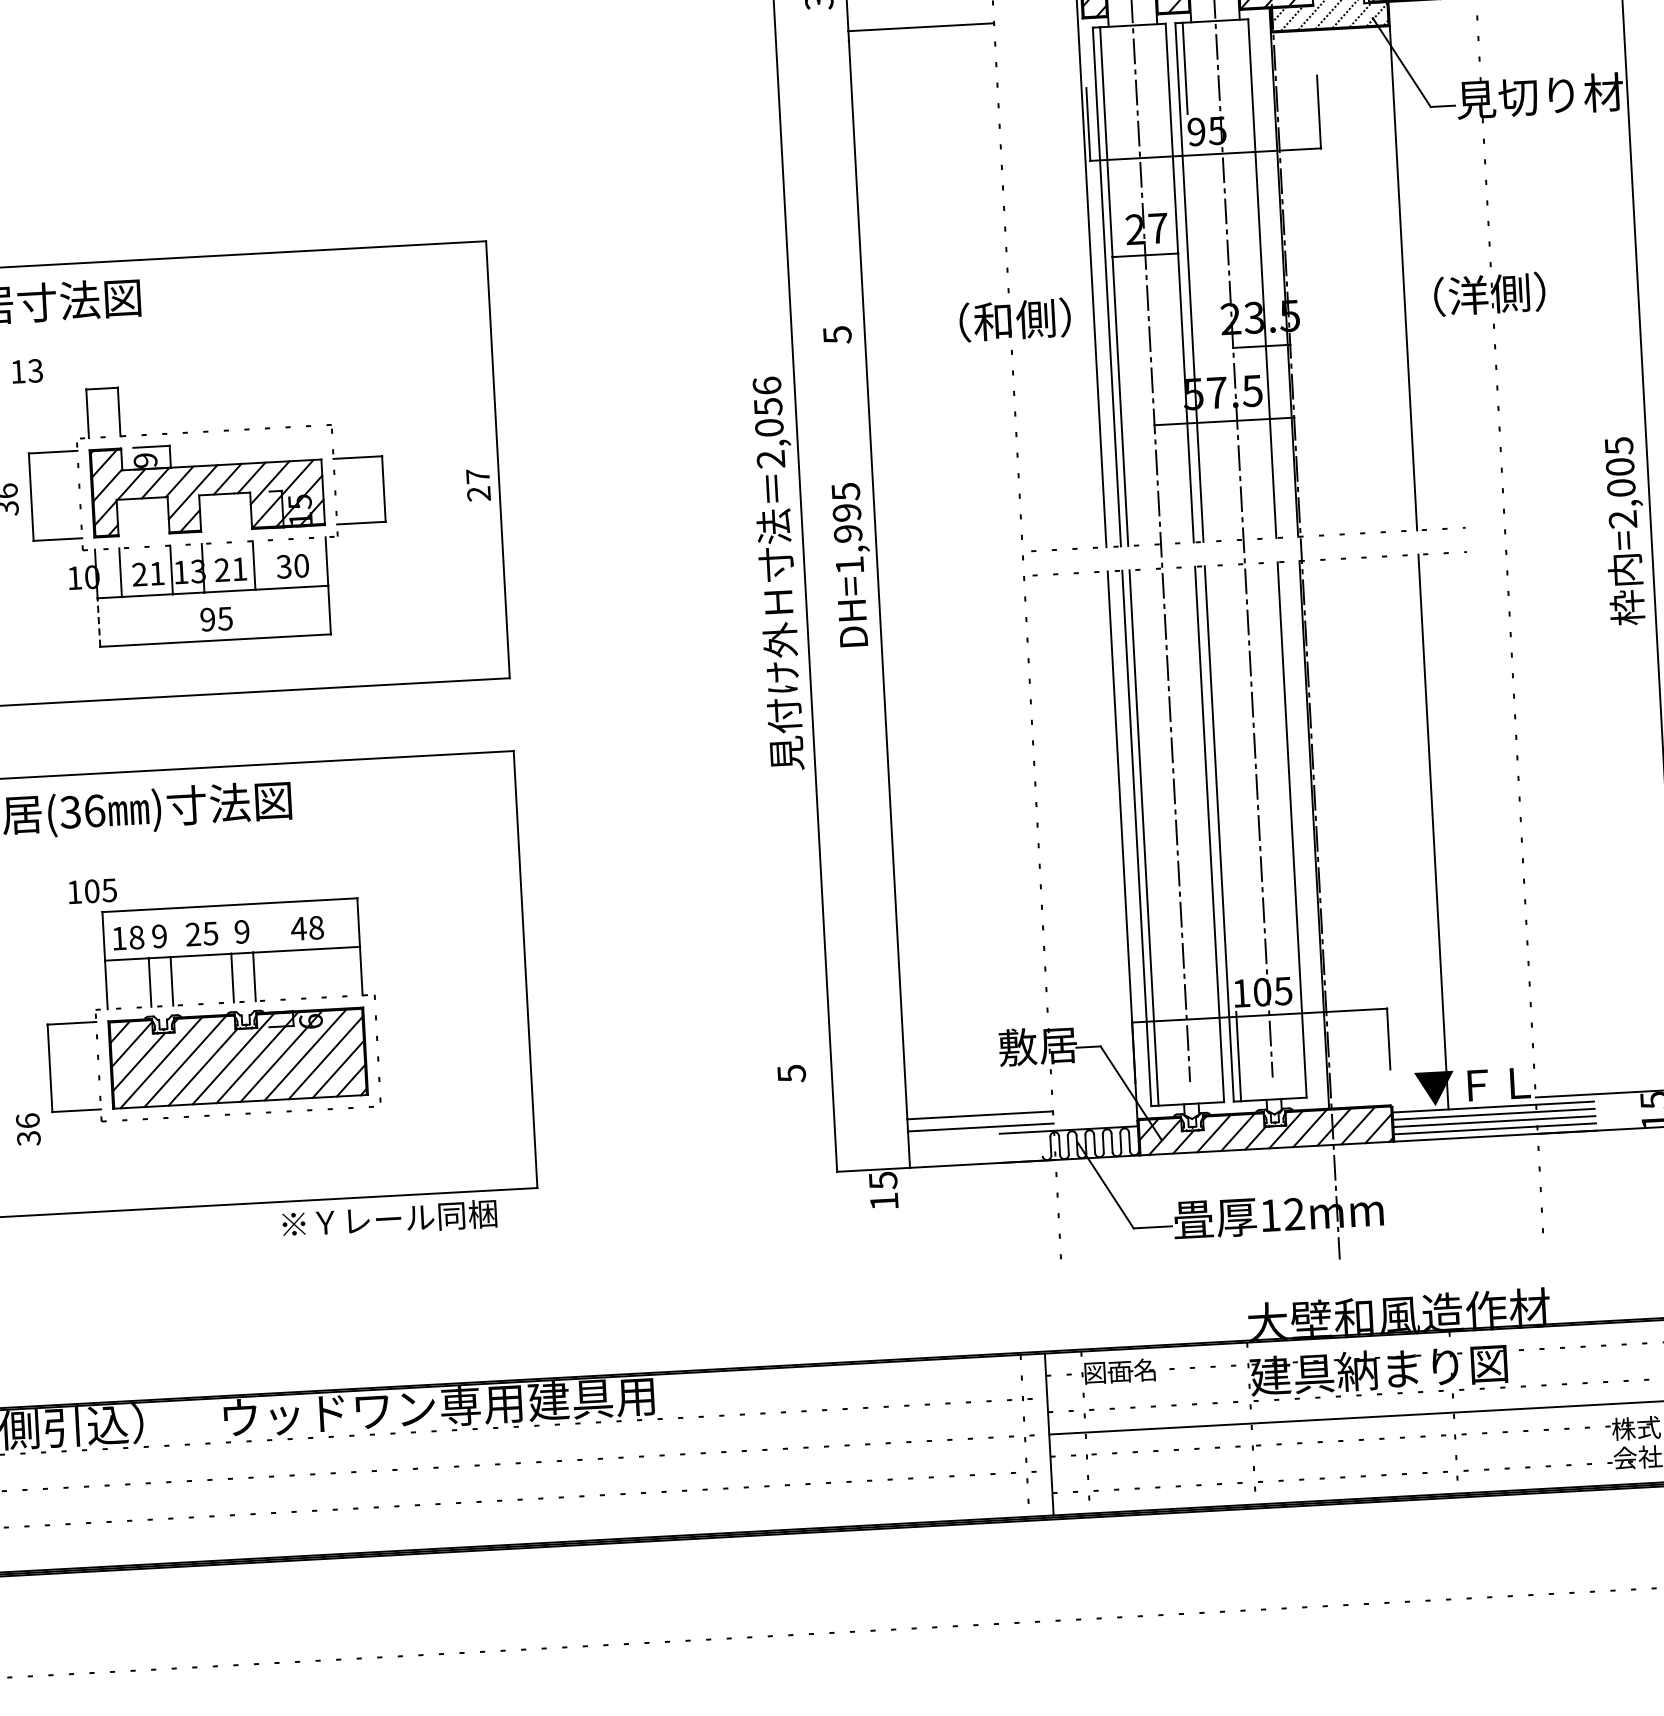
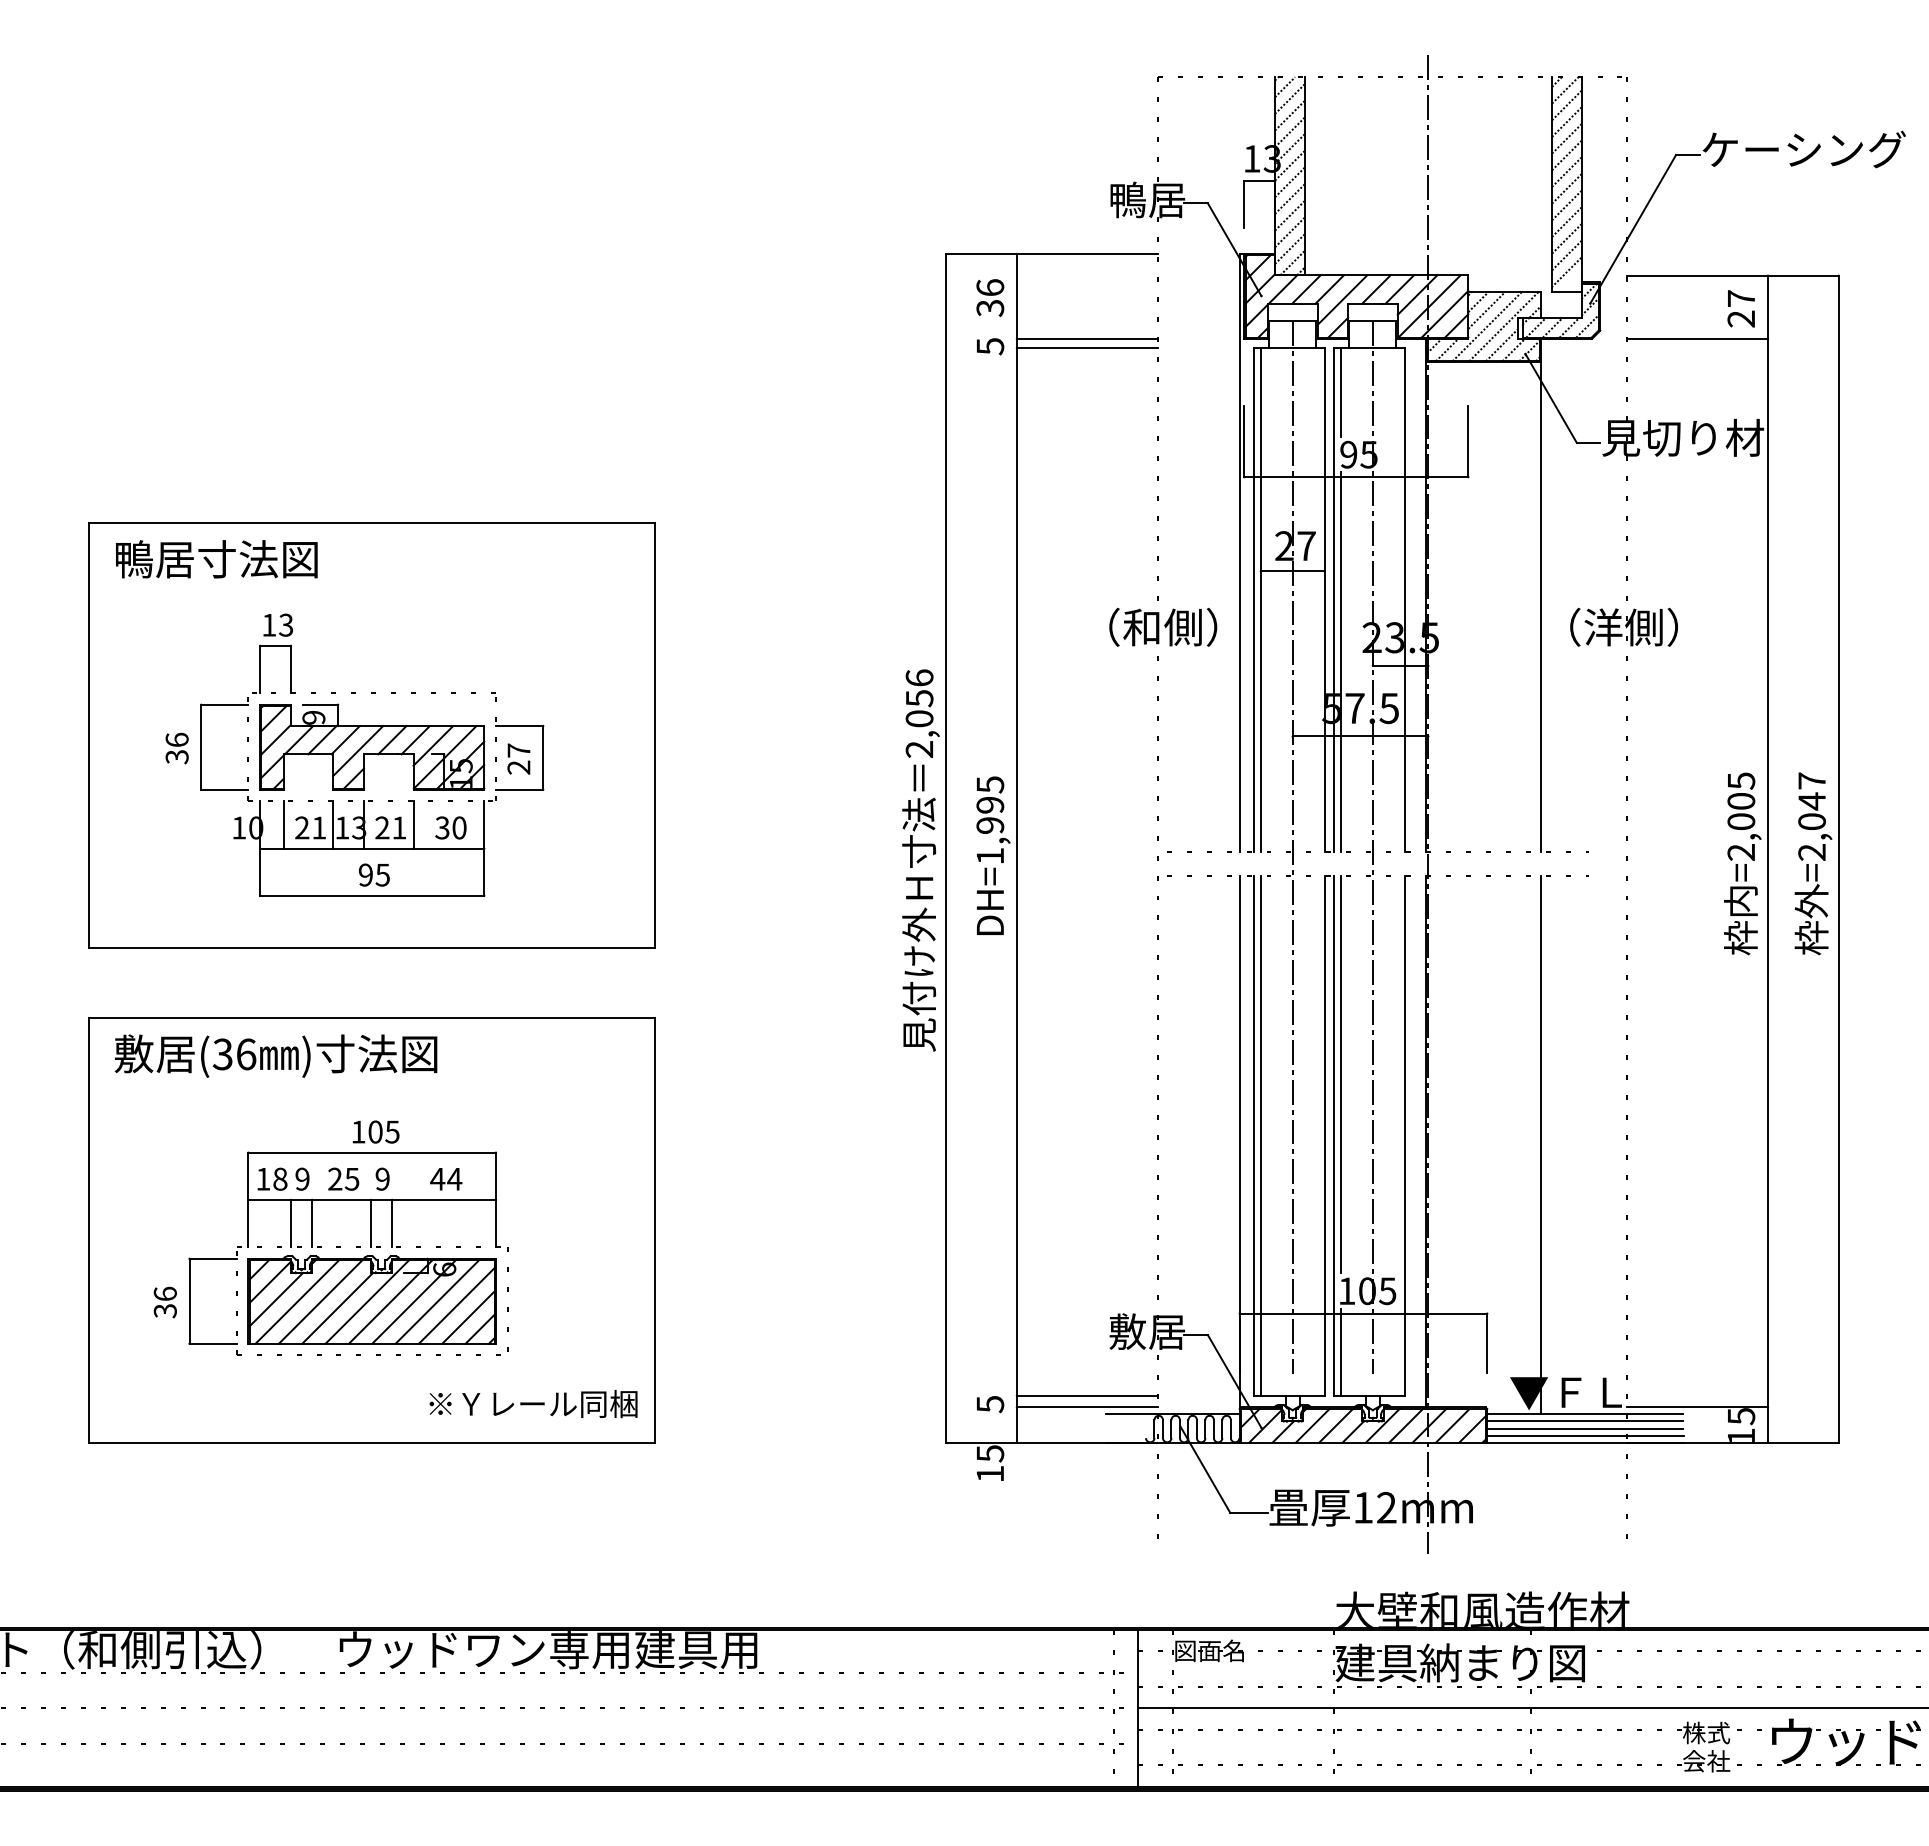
line: (921, 37) -> (1087, 348), added
text: (837, 334) -> (990, 346), moved
line: (1200, 346) -> (1341, 662), added
text: (27, 370) -> (278, 624), moved
text: (477, 484) -> (518, 758), moved
line: (99, 622) -> (260, 872), dashed -> solid
line: (1223, 770) -> (1341, 1074), added
text: (92, 890) -> (375, 1131), moved
text: (316, 927) -> (454, 1178), 48 -> 44
text: (791, 1073) -> (990, 1404), moved
text: (27, 1129) -> (164, 1302), moved
text: (389, 1219) -> (533, 1404), moved

